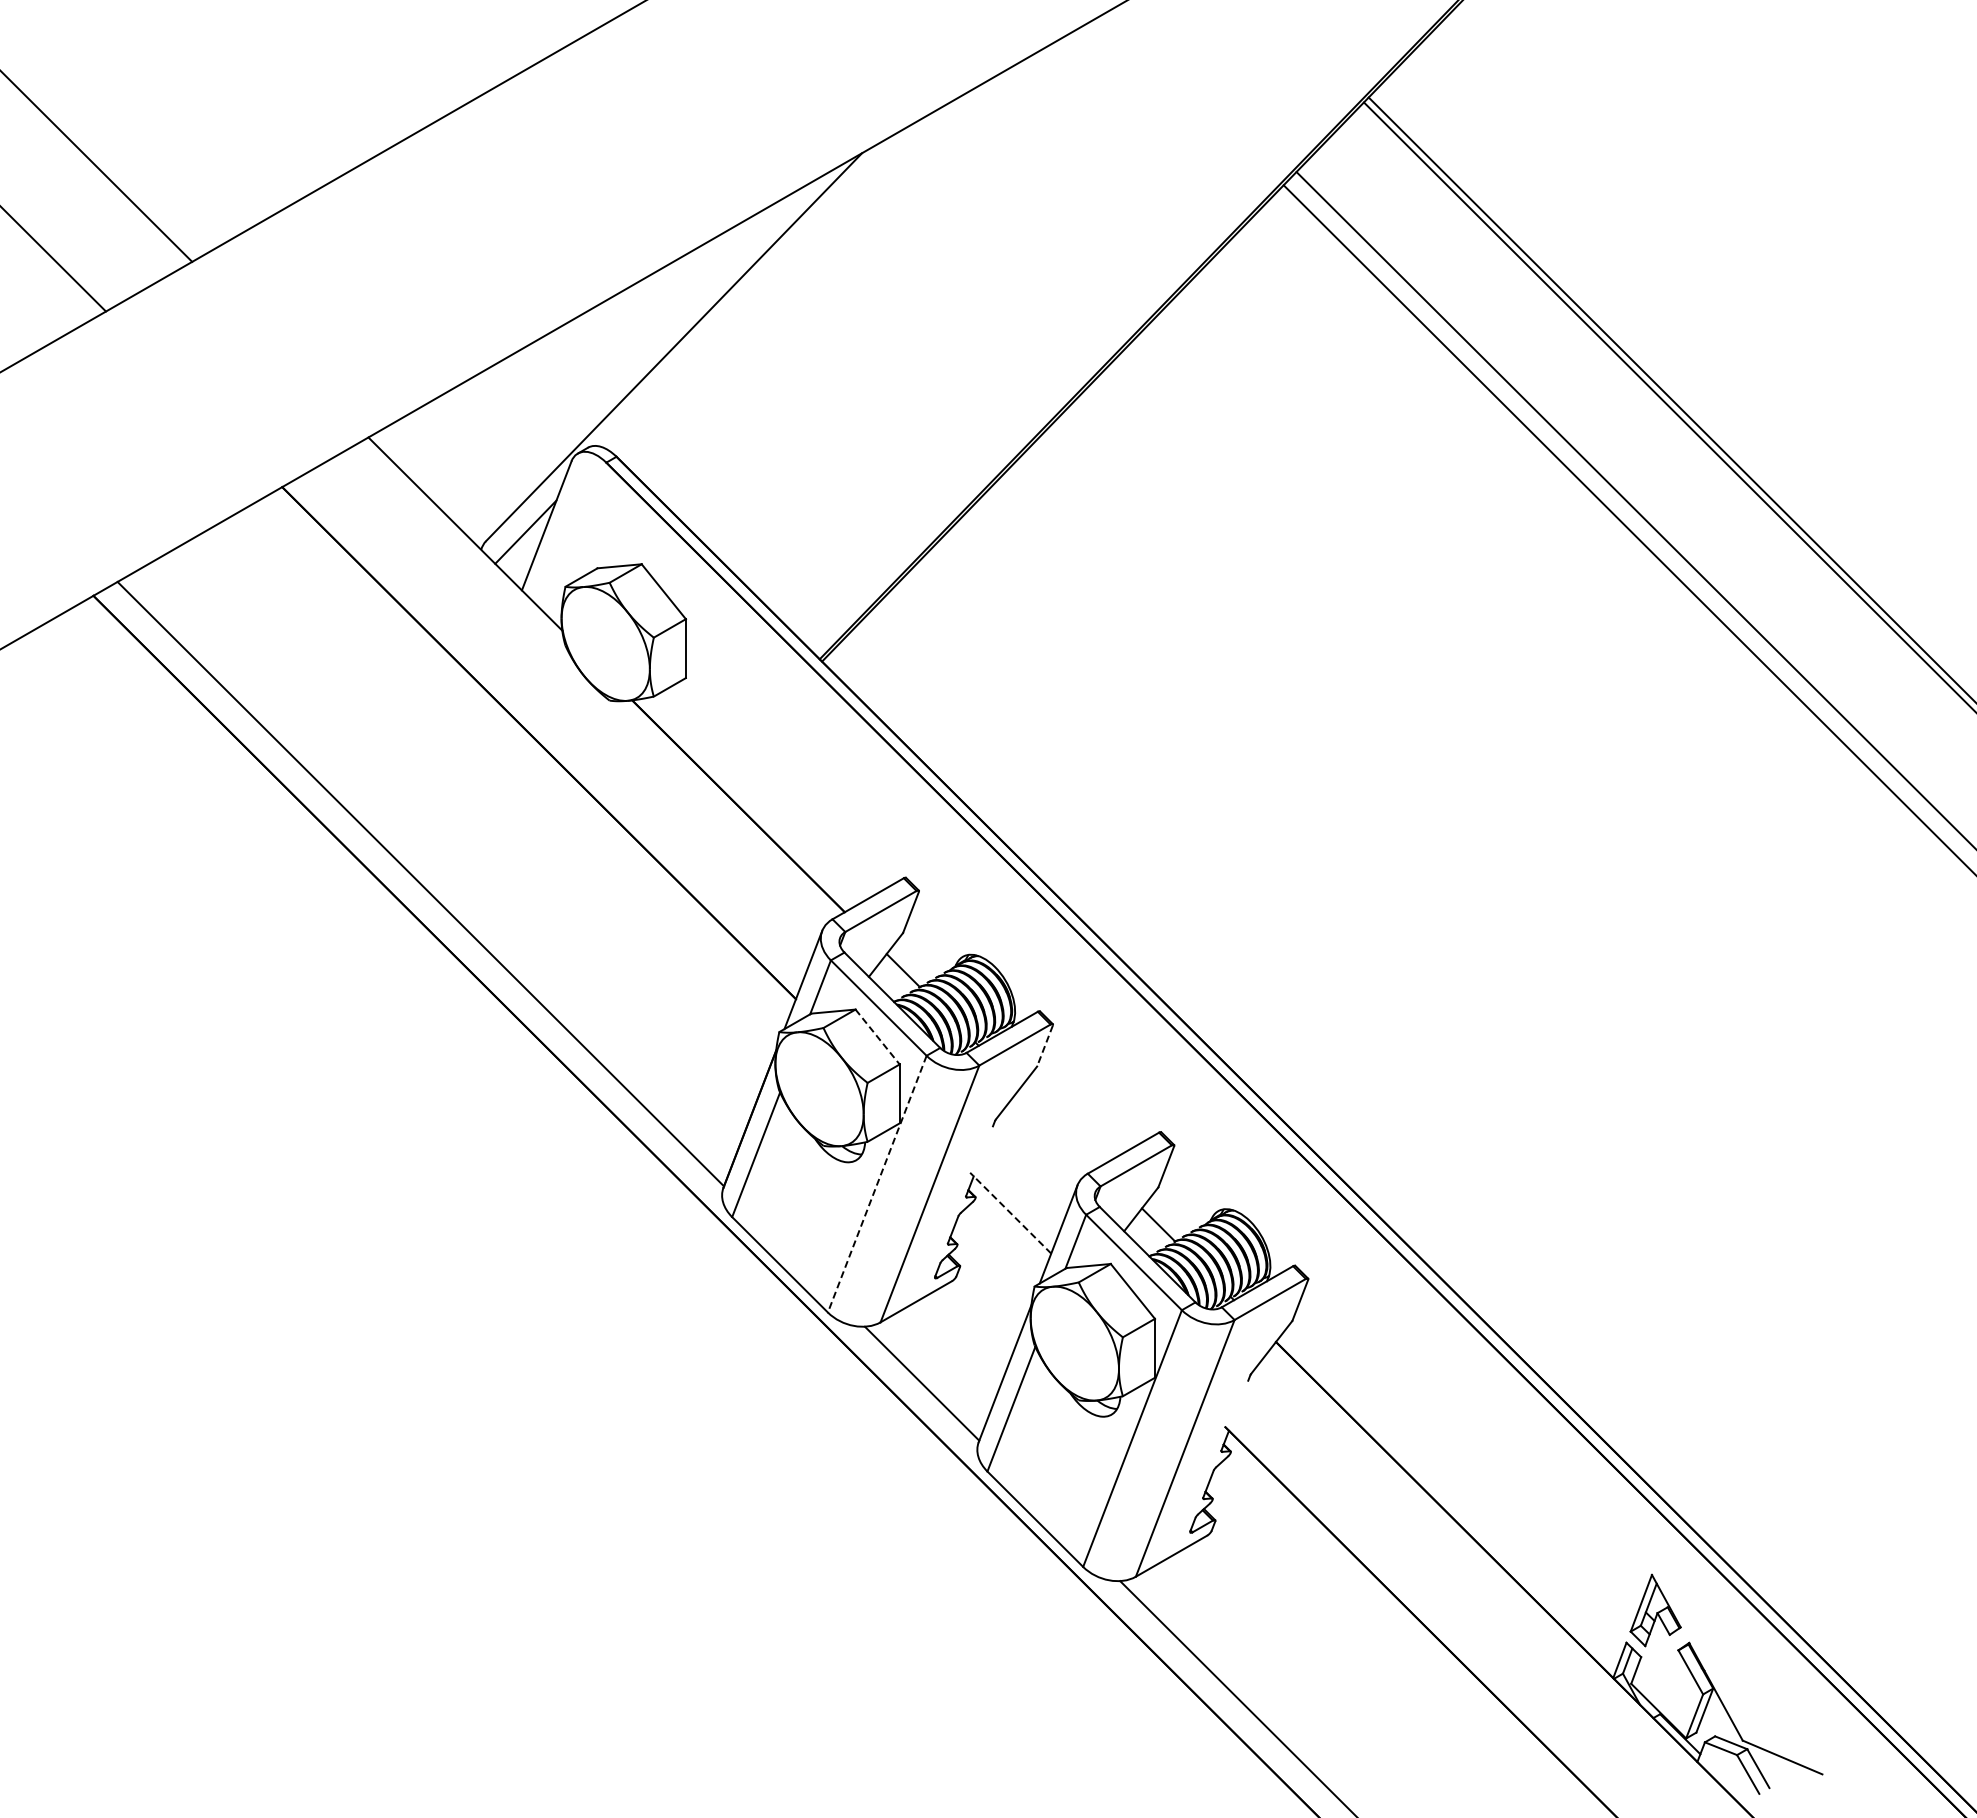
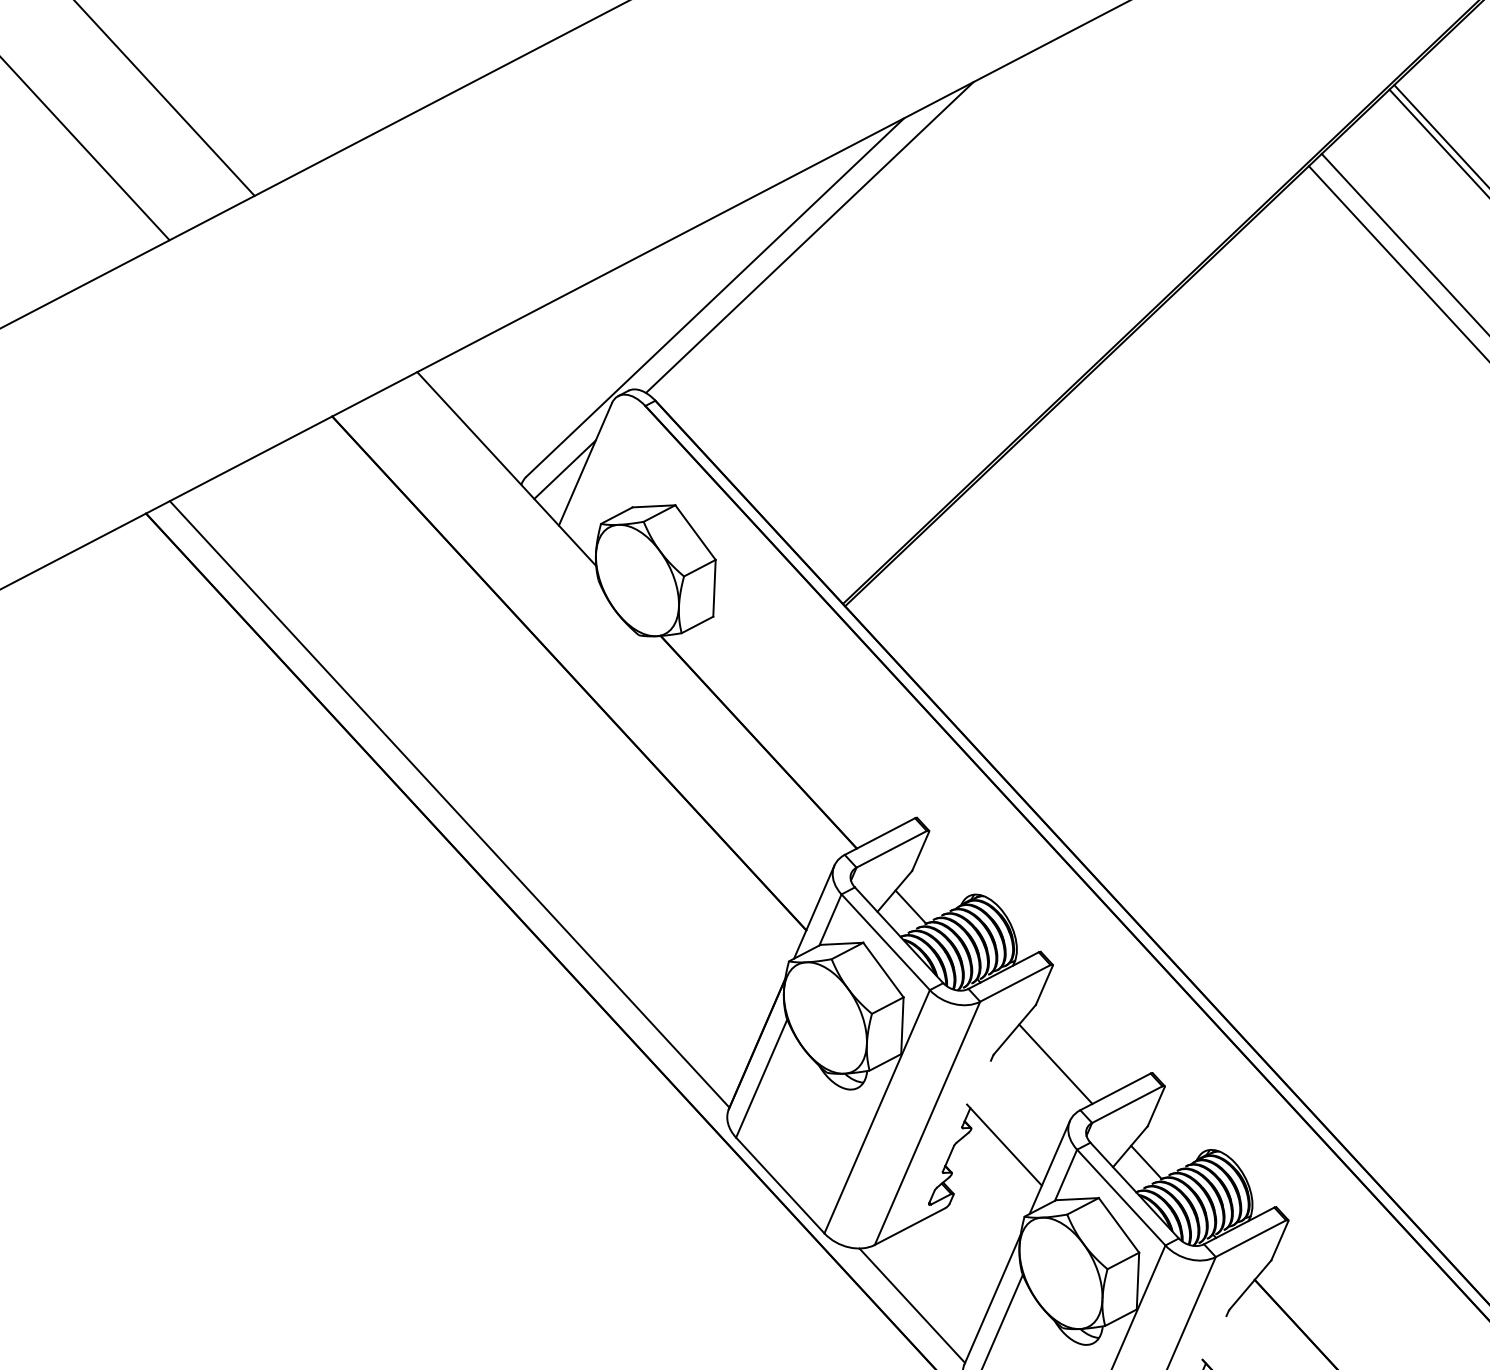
line: (769, 280) -> (809, 237), added
line: (877, 1037) -> (883, 970), dashed -> solid
line: (1045, 1046) -> (1044, 985), dashed -> solid
line: (1060, 1126) -> (1055, 1063), added
line: (877, 1184) -> (877, 1112), dashed -> solid
line: (1010, 1212) -> (1004, 1144), dashed -> solid

